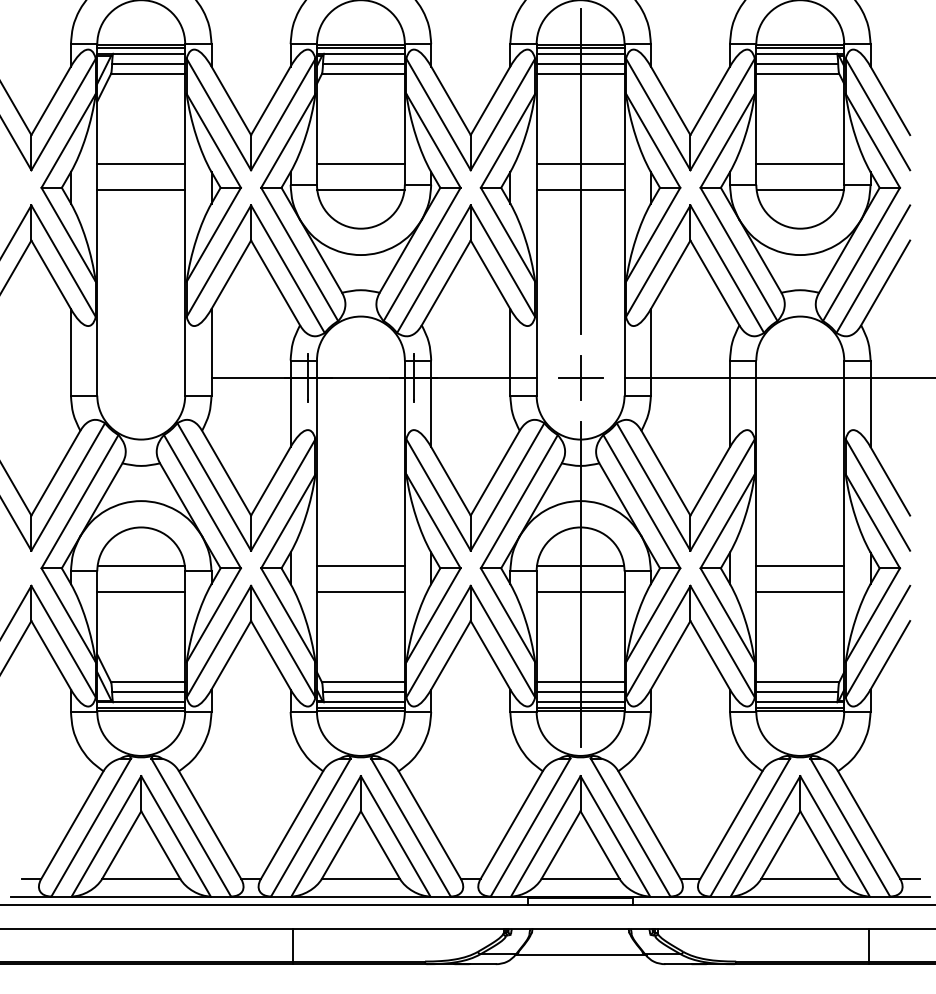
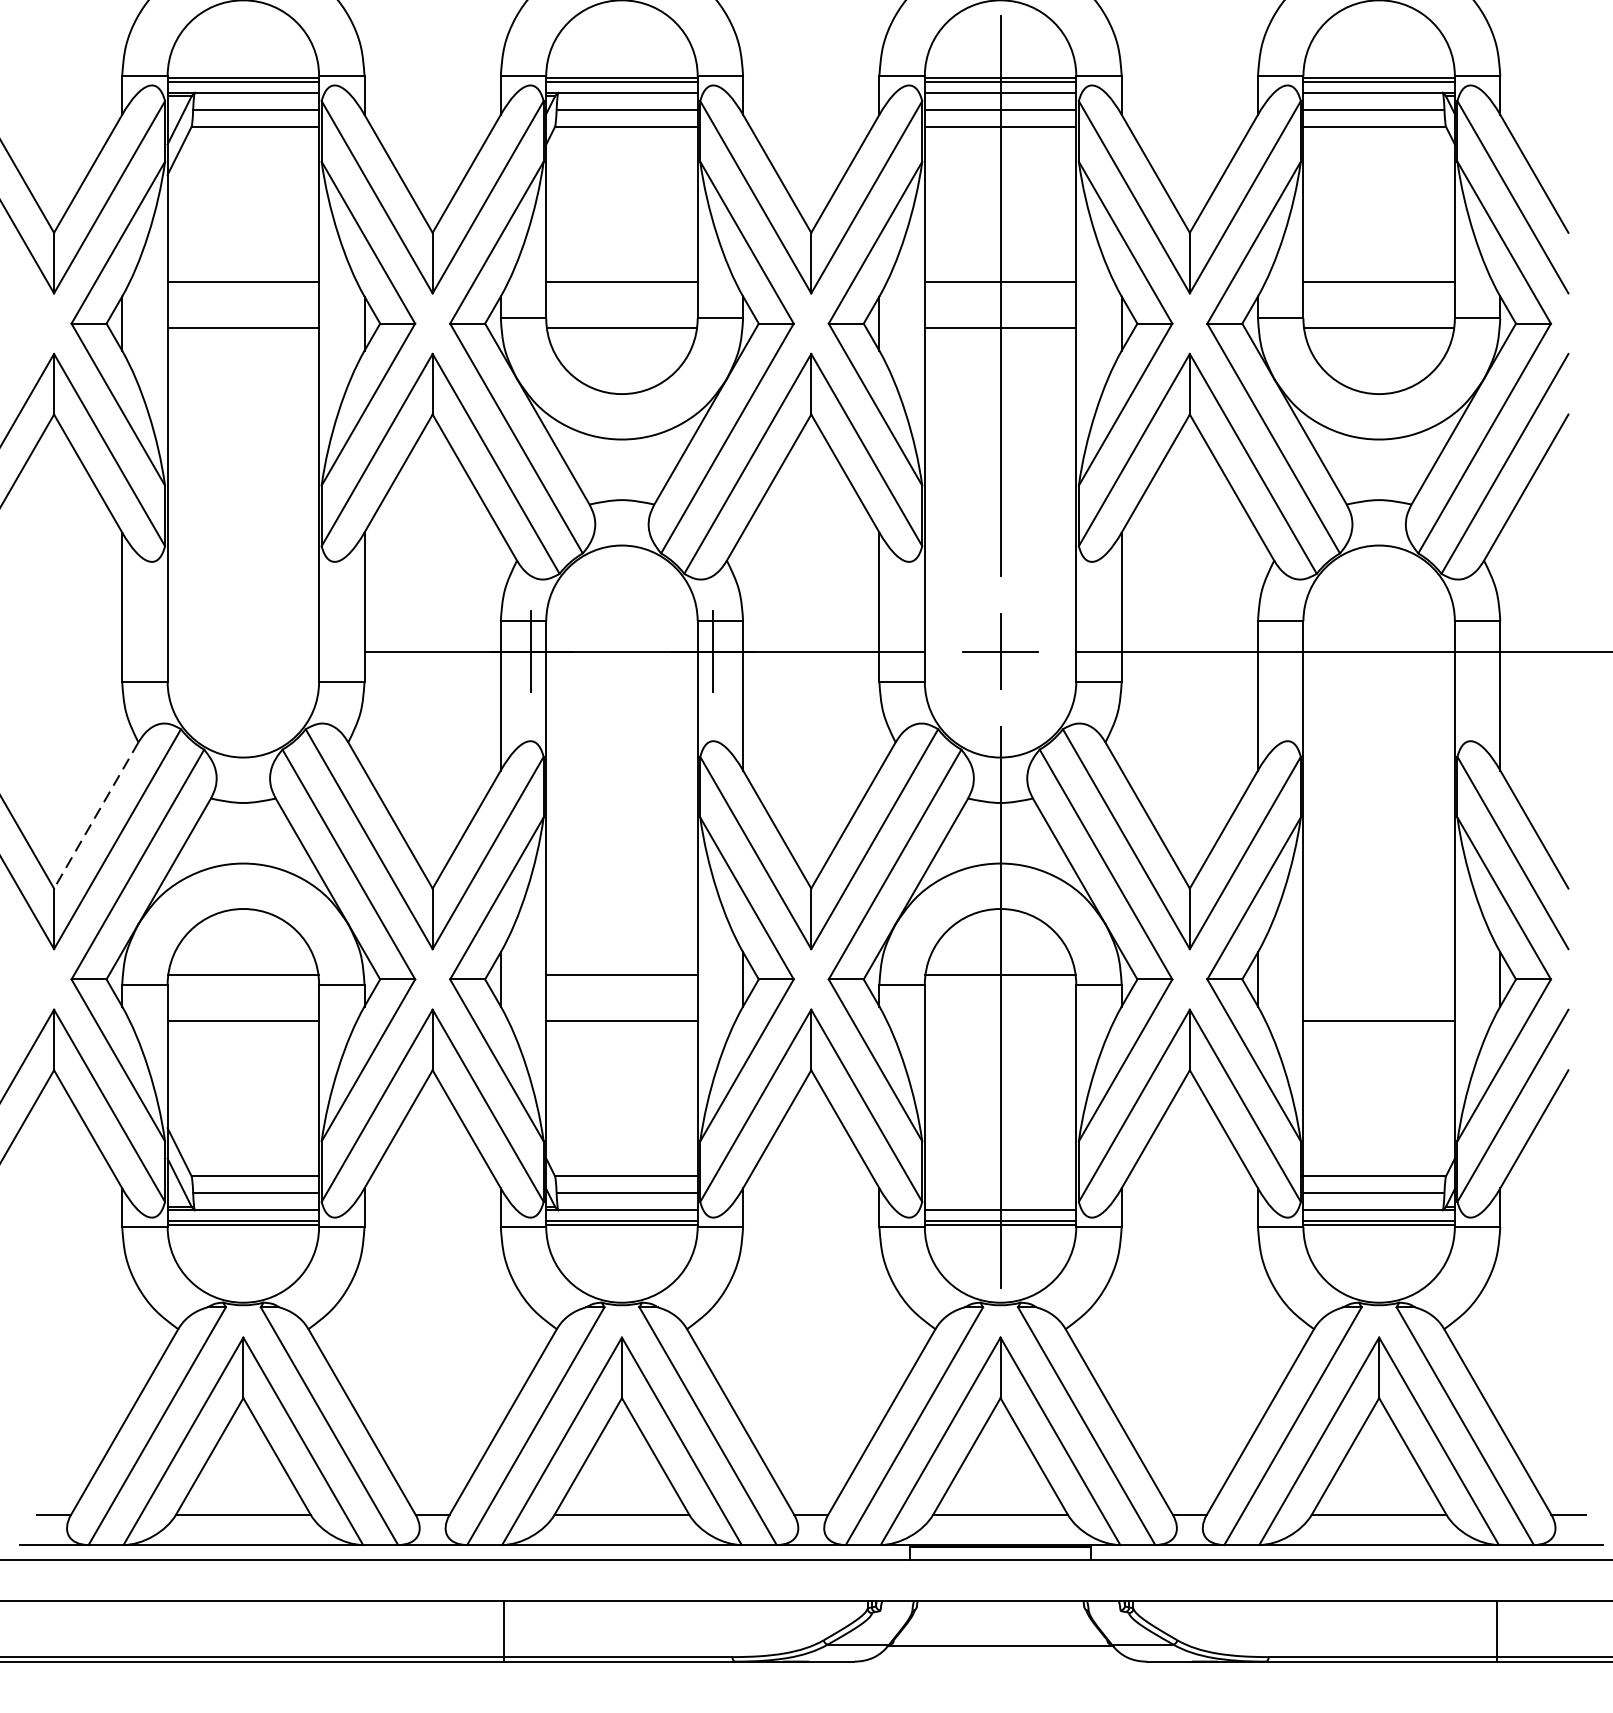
line: (55, 473) -> (95, 816), solid -> dashed
line: (800, 566) -> (1379, 976), removed
line: (580, 592) -> (1000, 1021), removed
line: (580, 682) -> (1000, 1176), removed
line: (580, 692) -> (1000, 1193), removed

